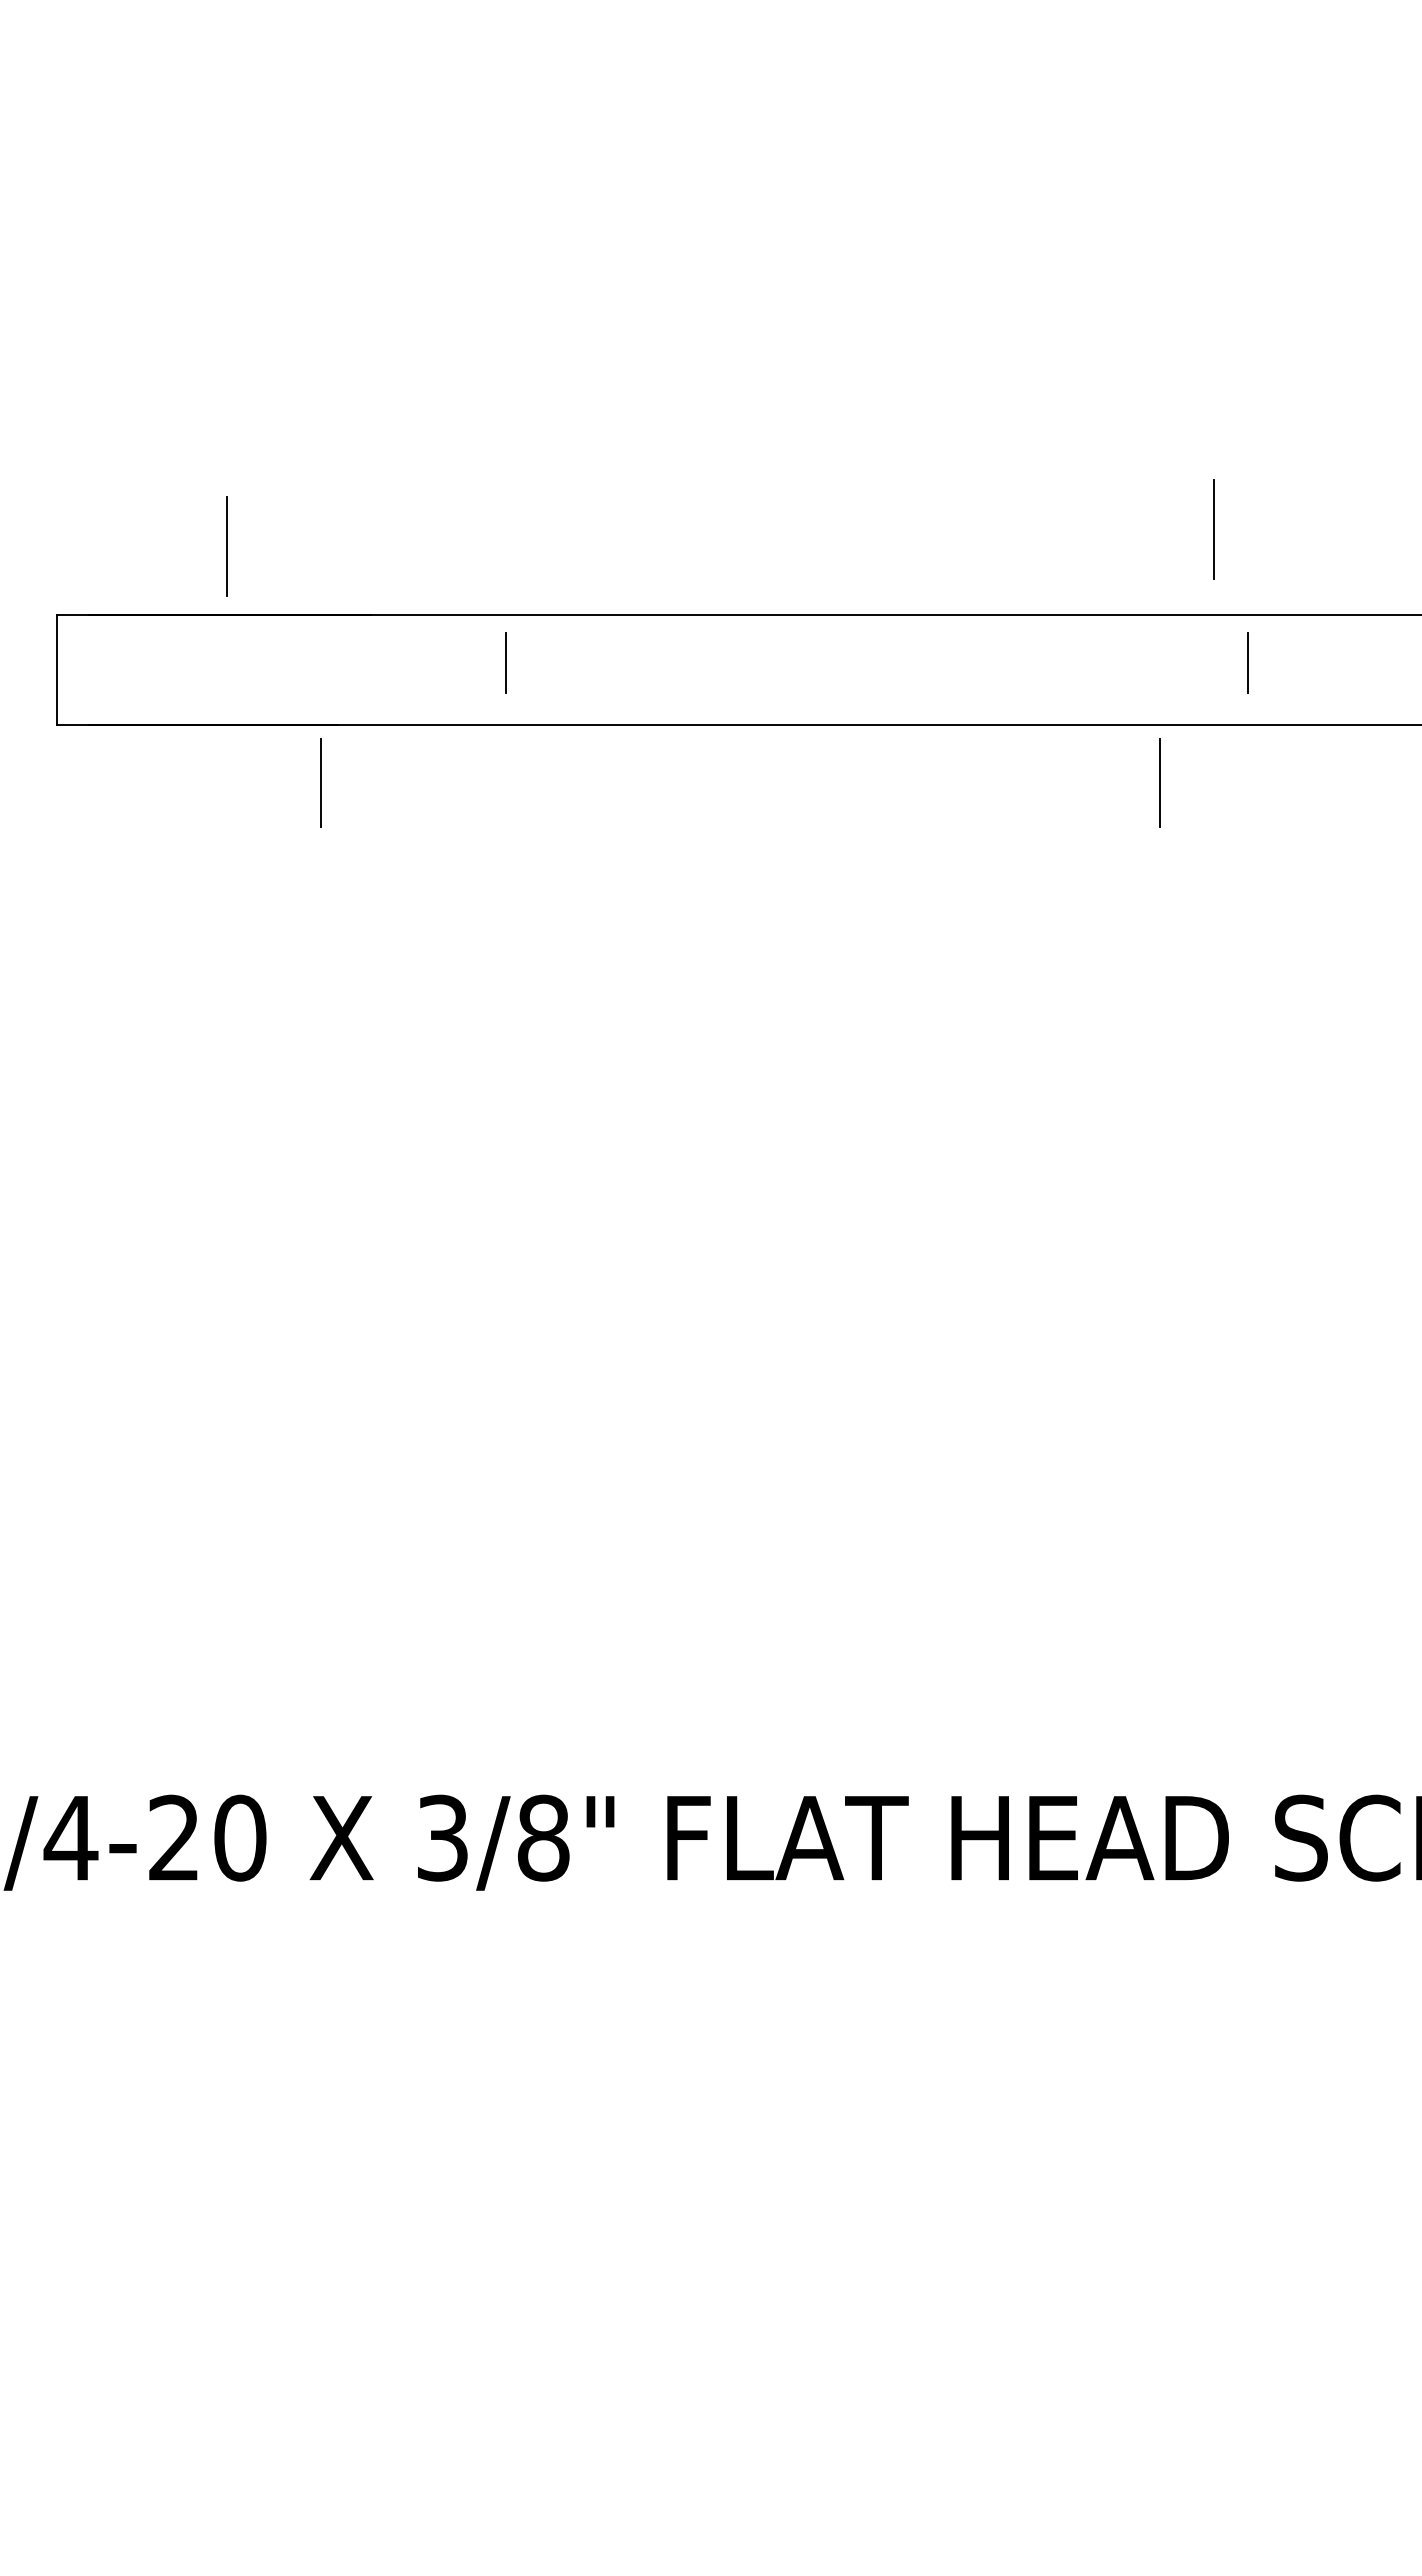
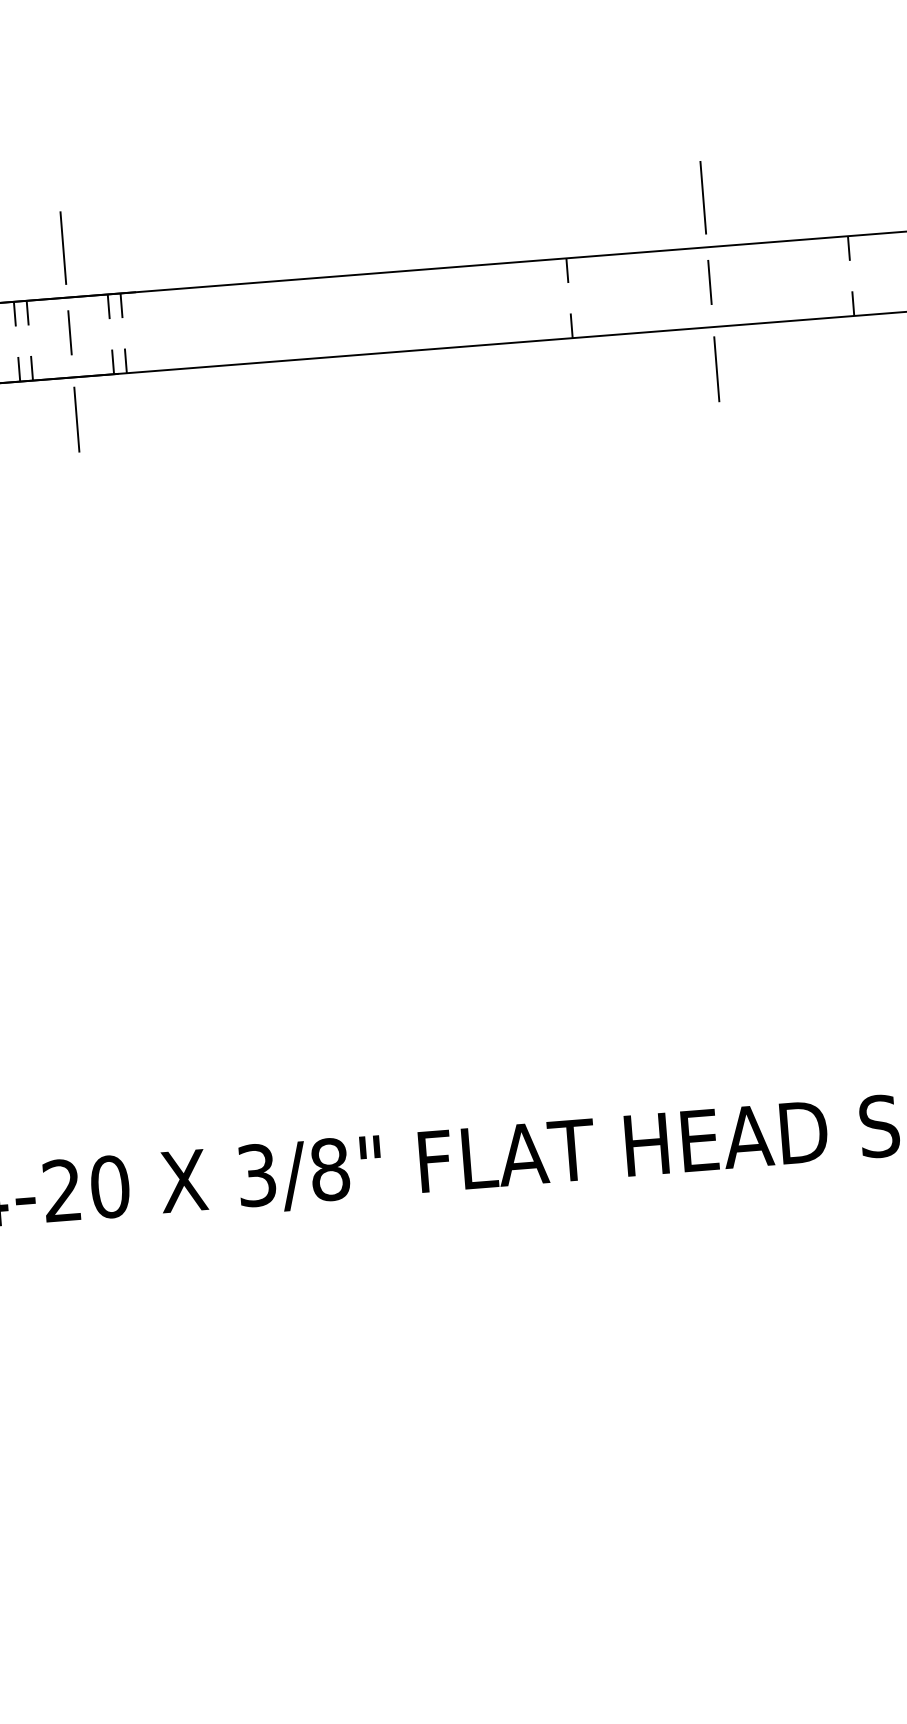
line: (1213, 529) -> (703, 197), moved
line: (226, 546) -> (62, 248), moved
line: (203, 631) -> (14, 314), added
line: (221, 631) -> (27, 313), added
line: (333, 631) -> (108, 306), added
line: (350, 631) -> (121, 305), added
line: (965, 631) -> (567, 270), added
line: (1354, 631) -> (849, 248), added
line: (505, 662) -> (69, 332), moved
line: (1247, 662) -> (709, 281), moved
line: (203, 707) -> (18, 369), added
line: (221, 707) -> (32, 368), added
line: (333, 707) -> (113, 361), added
line: (350, 707) -> (125, 360), added
line: (965, 707) -> (571, 325), added
line: (1354, 707) -> (853, 303), added
line: (320, 782) -> (76, 419), moved

